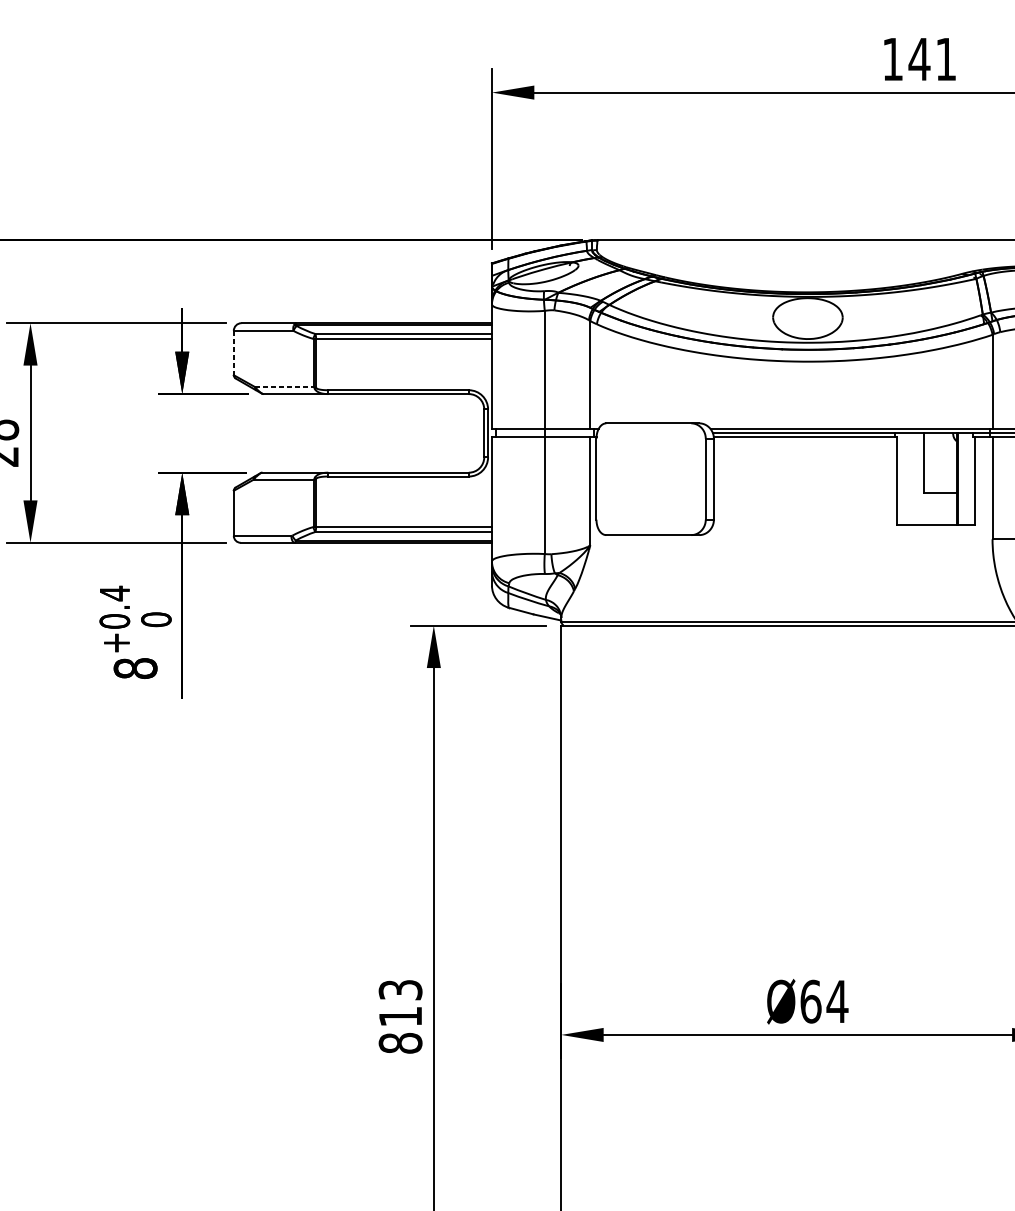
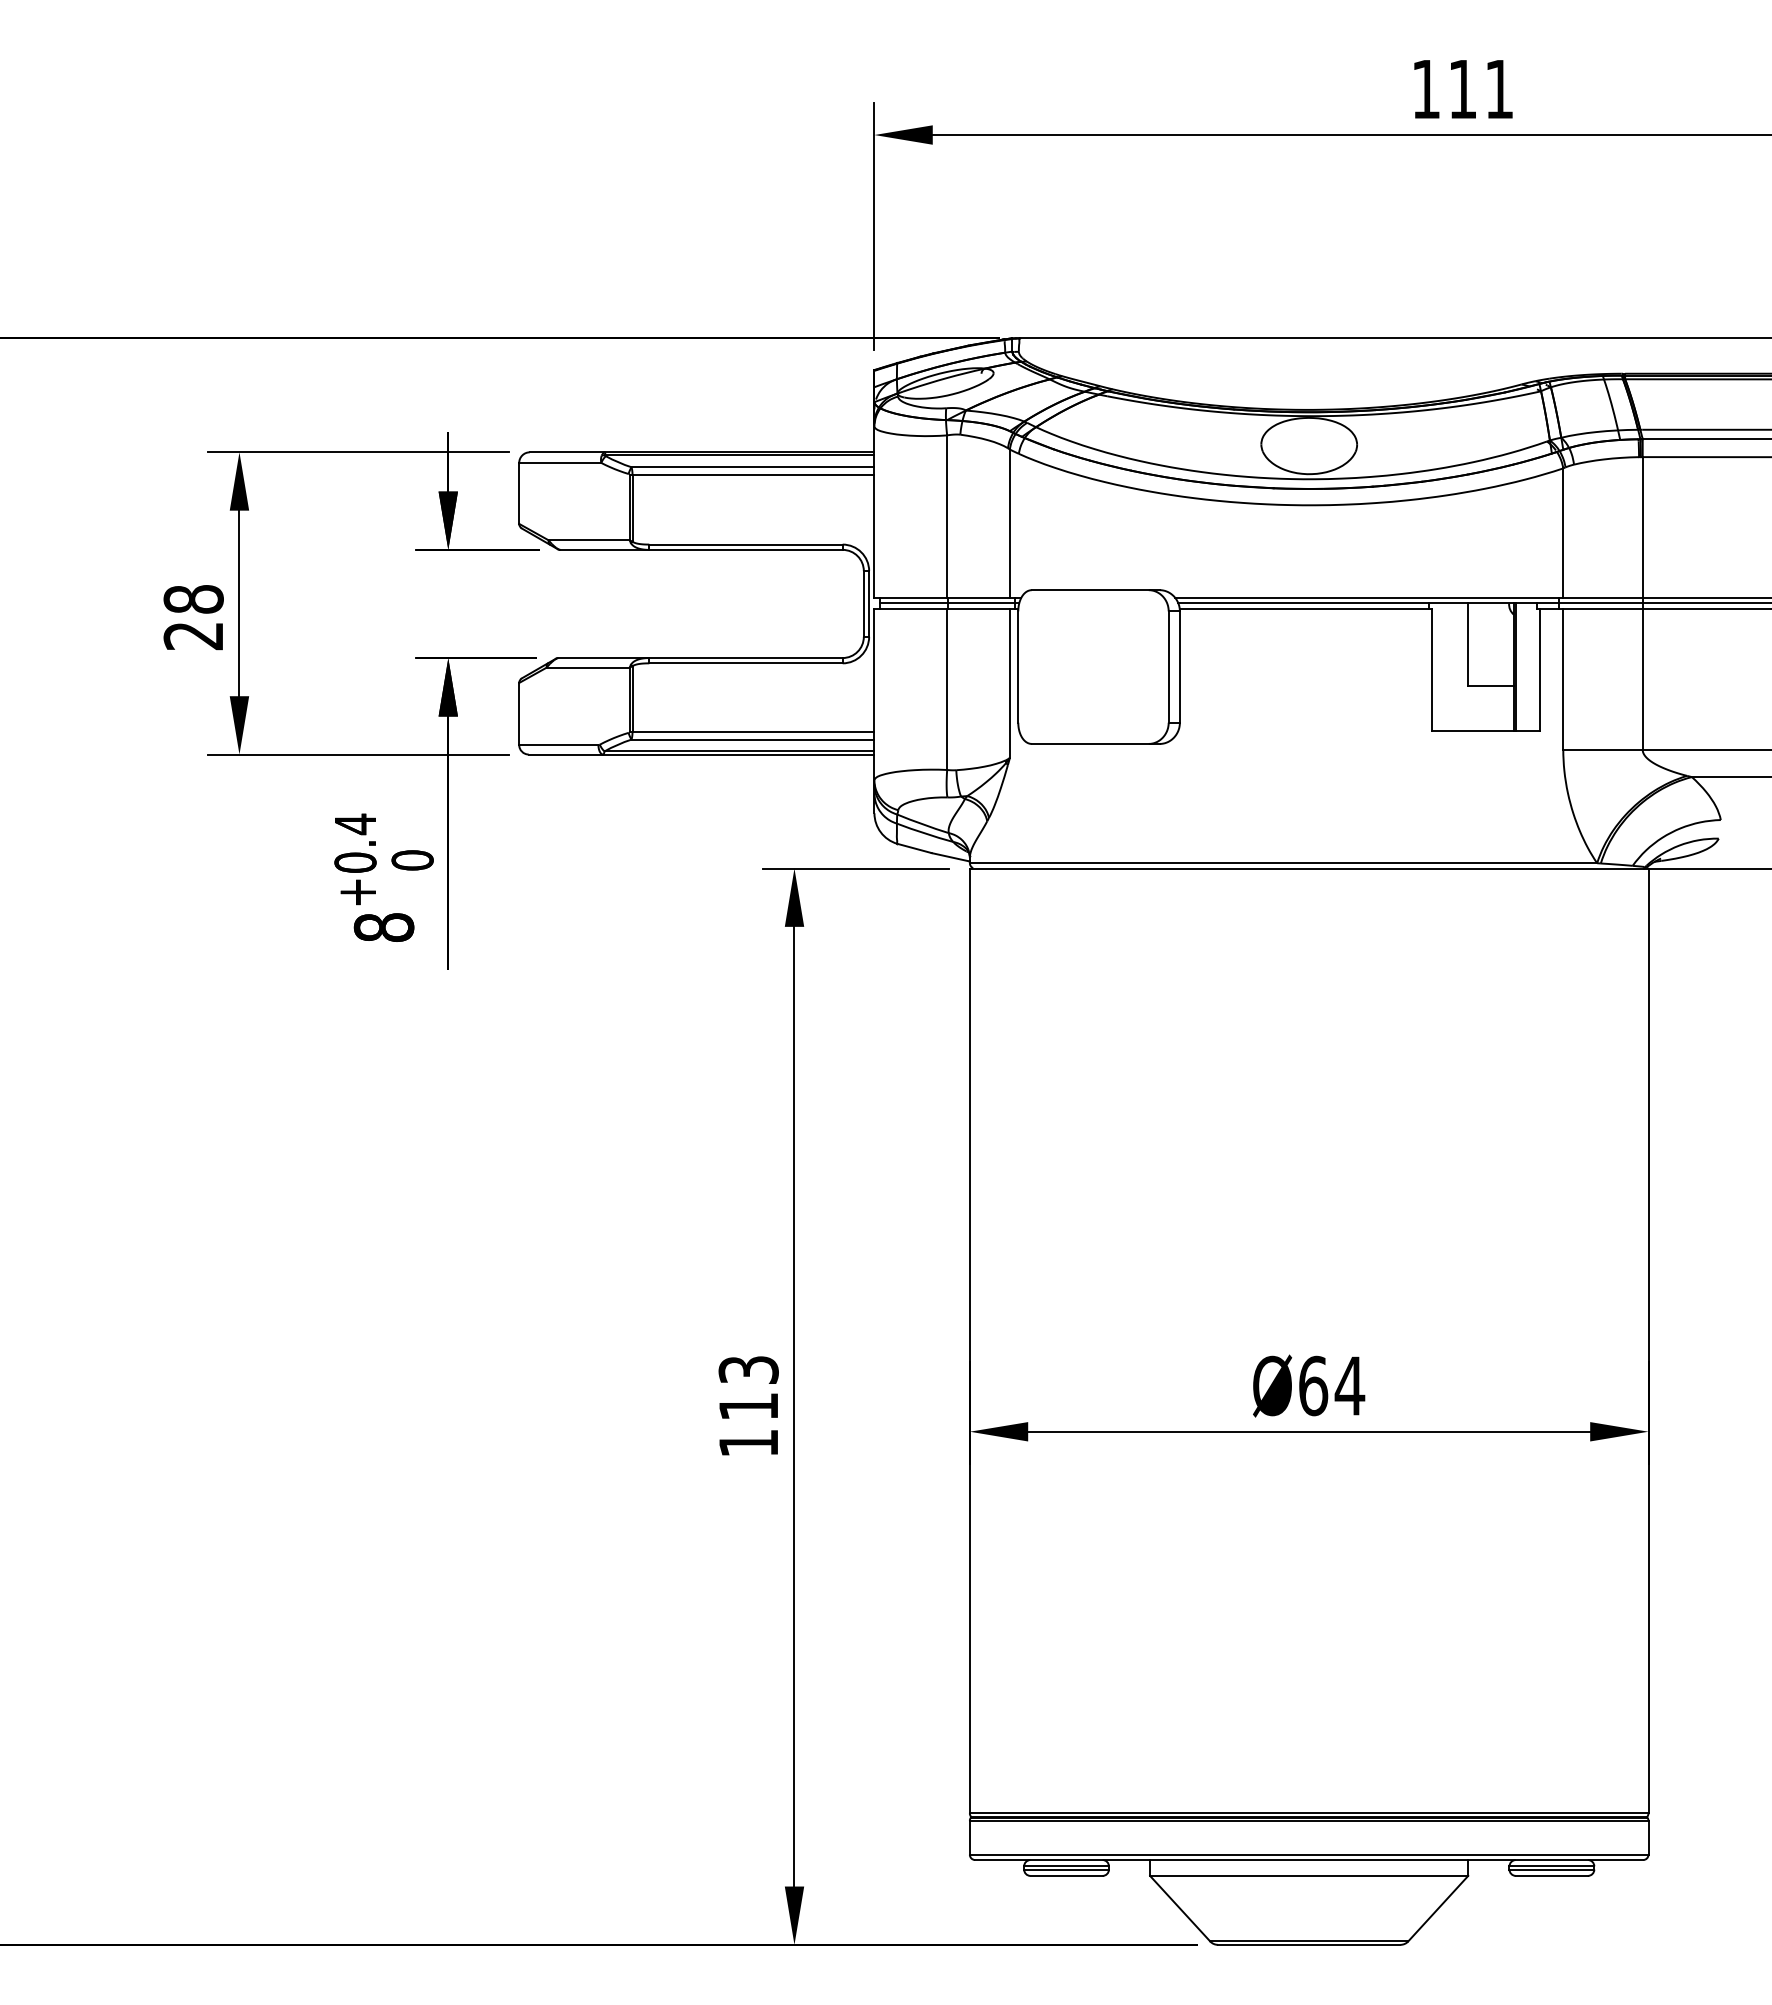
text: (919, 59) -> (1462, 89), 141 -> 111
line: (234, 353) -> (519, 493), dashed -> solid
line: (284, 387) -> (589, 540), dashed -> solid
line: (546, 433) -> (949, 603), added
text: (400, 1043) -> (748, 1443), 813 -> 113

